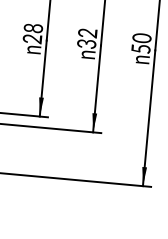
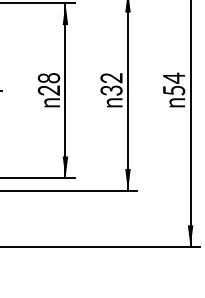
text: (142, 38) -> (174, 78), 50 -> 54

